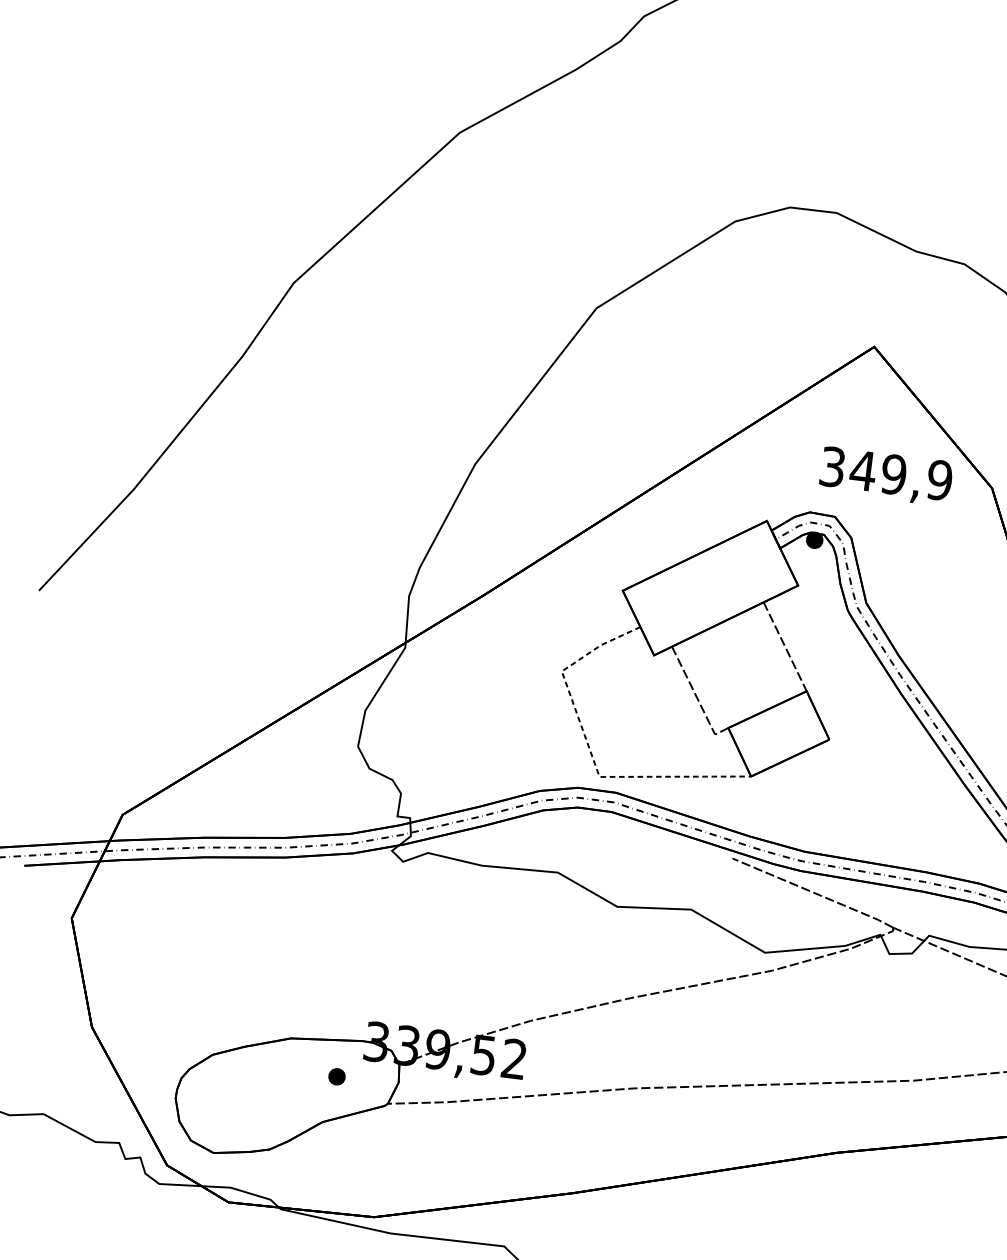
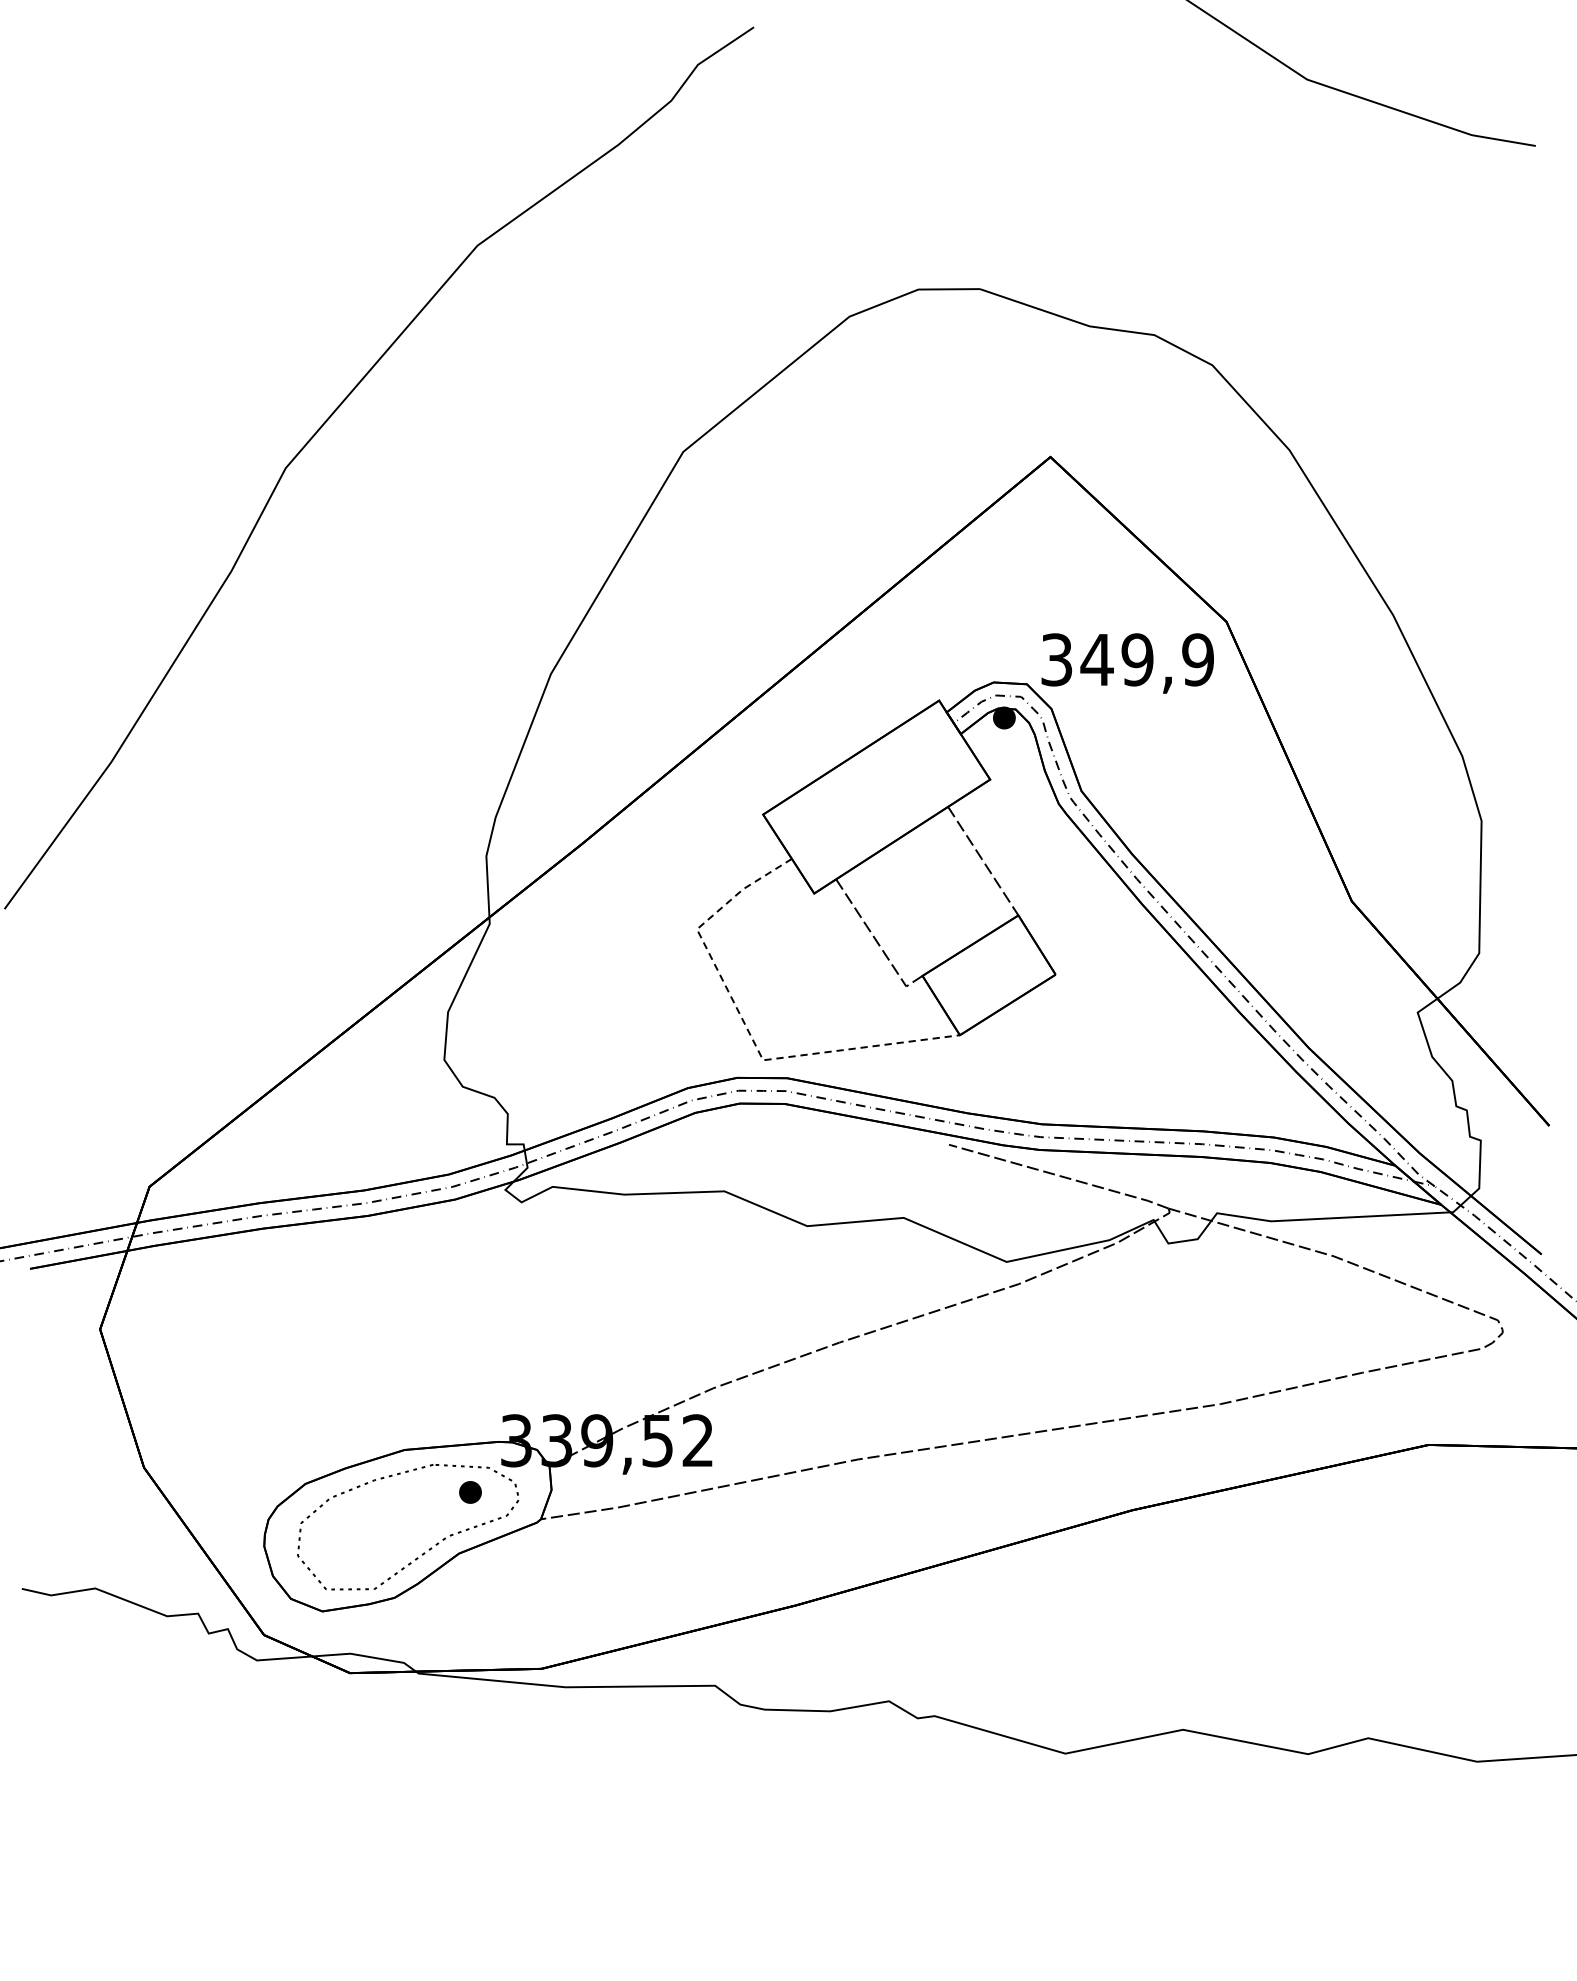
text: (885, 476) -> (1127, 663), moved
part: (295, 1117) -> (423, 1552), added

